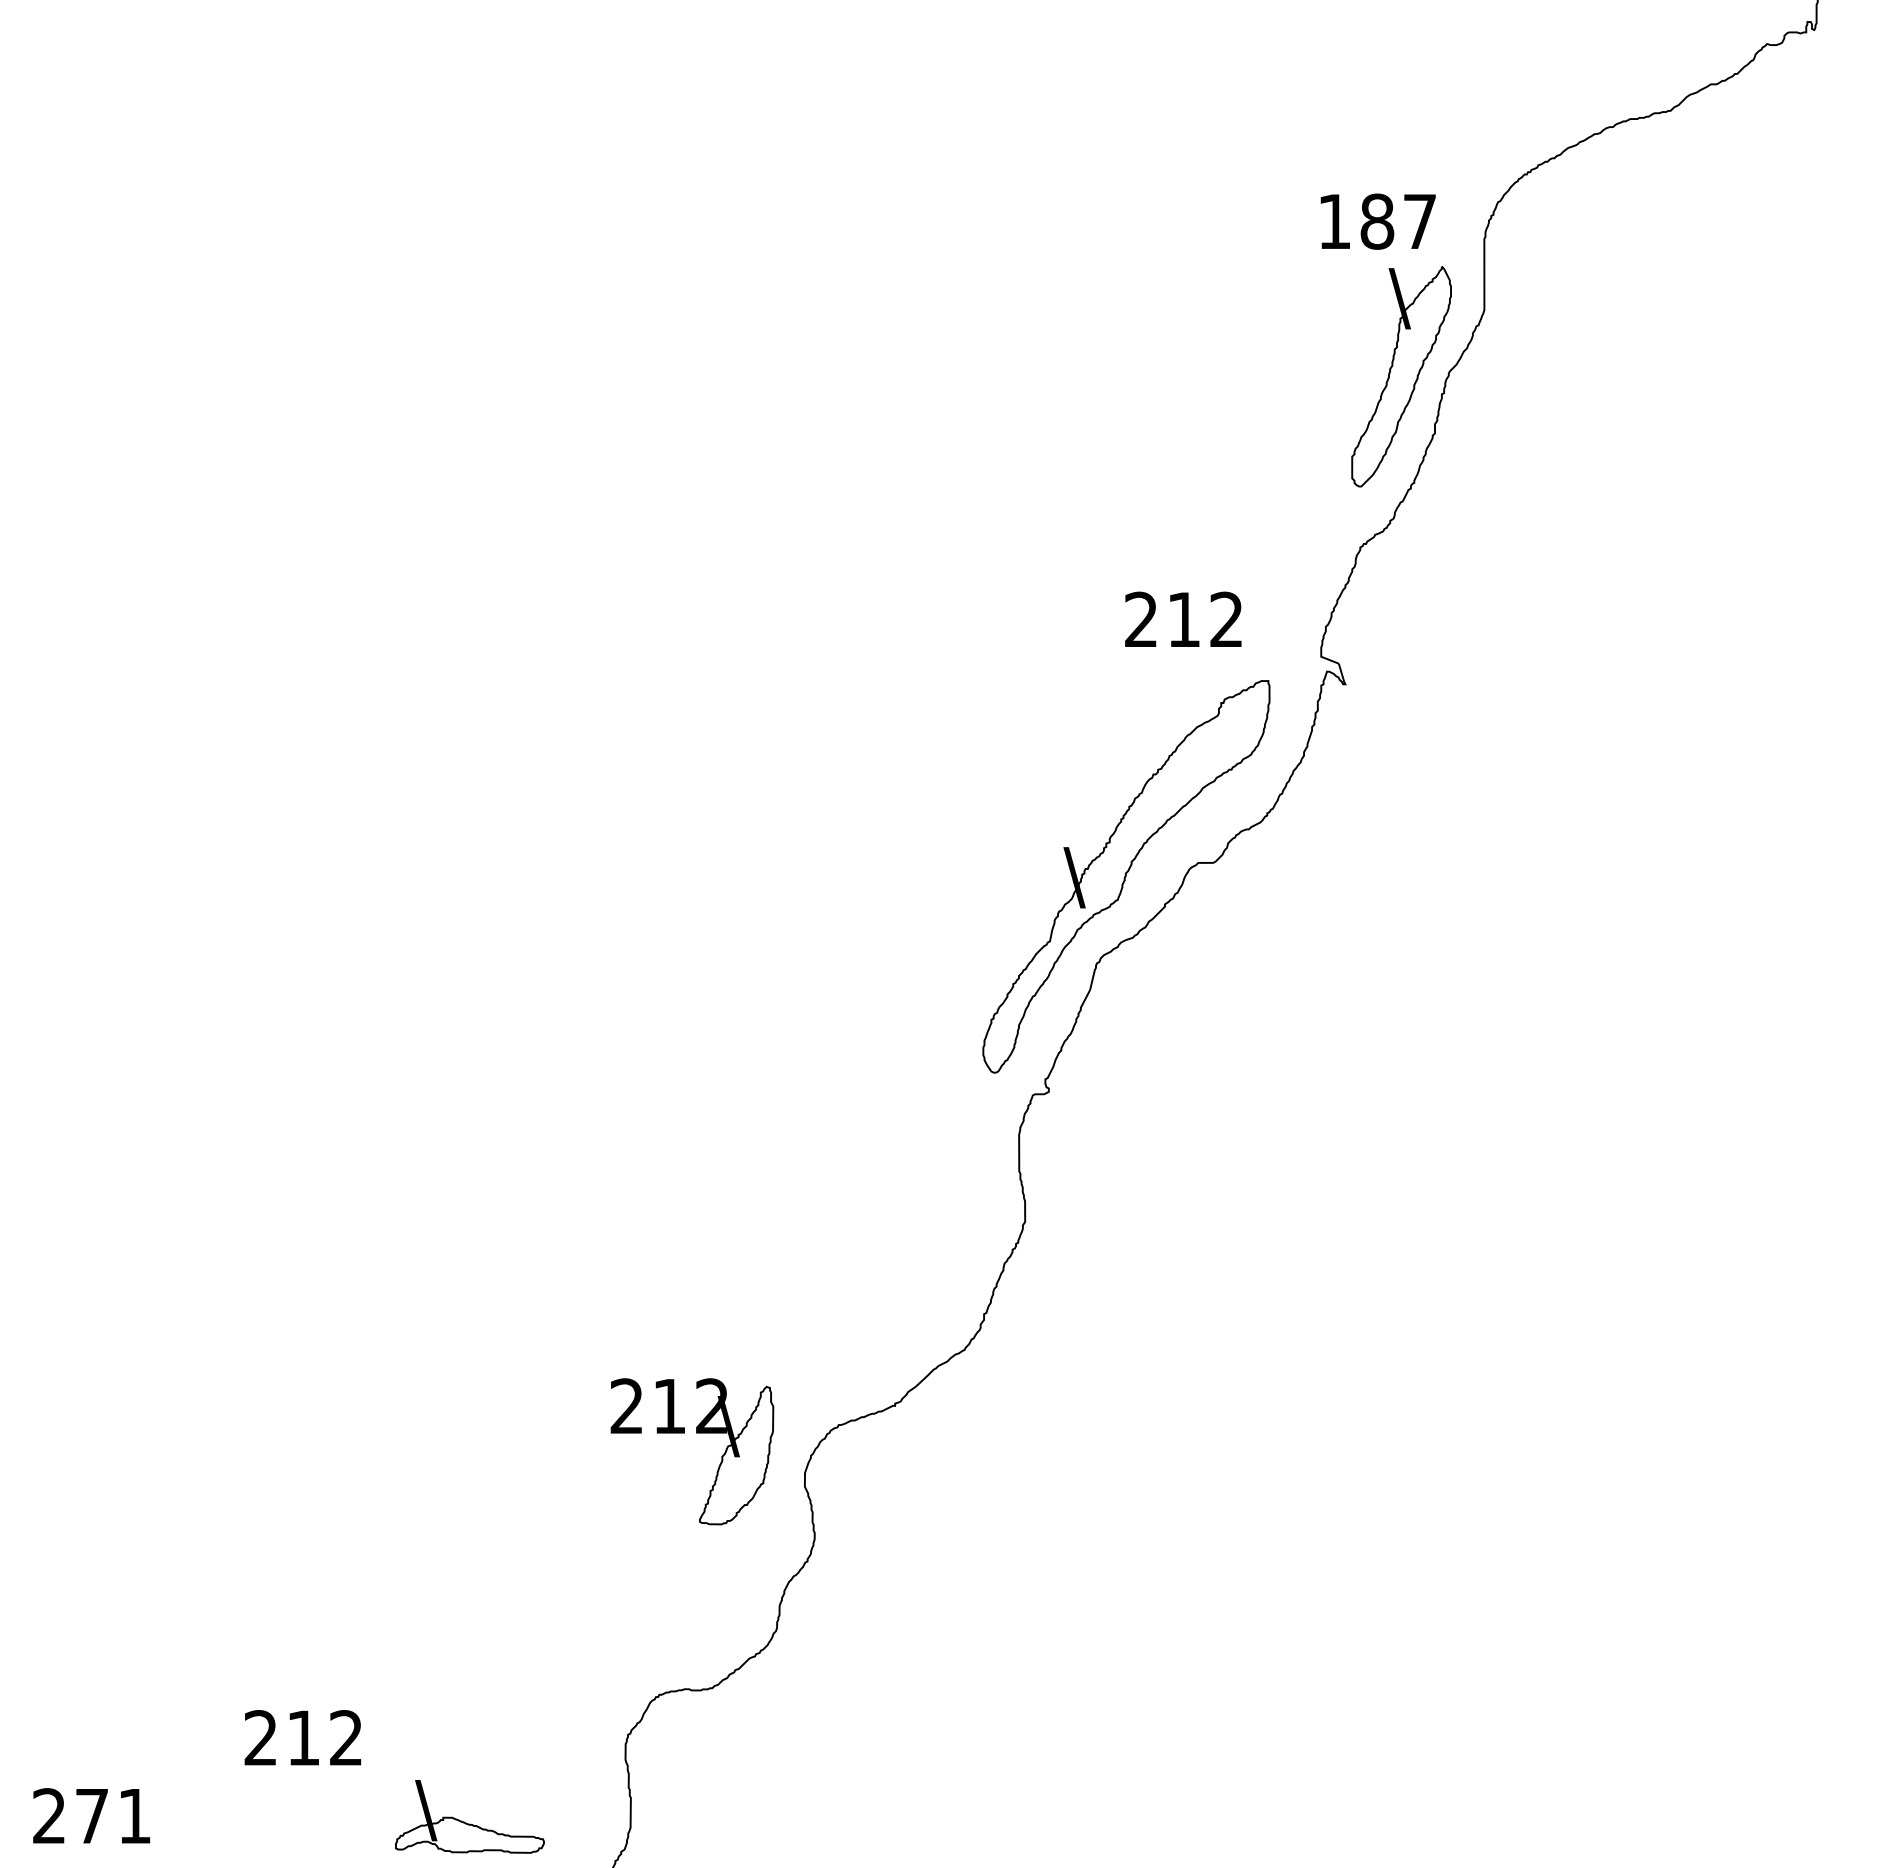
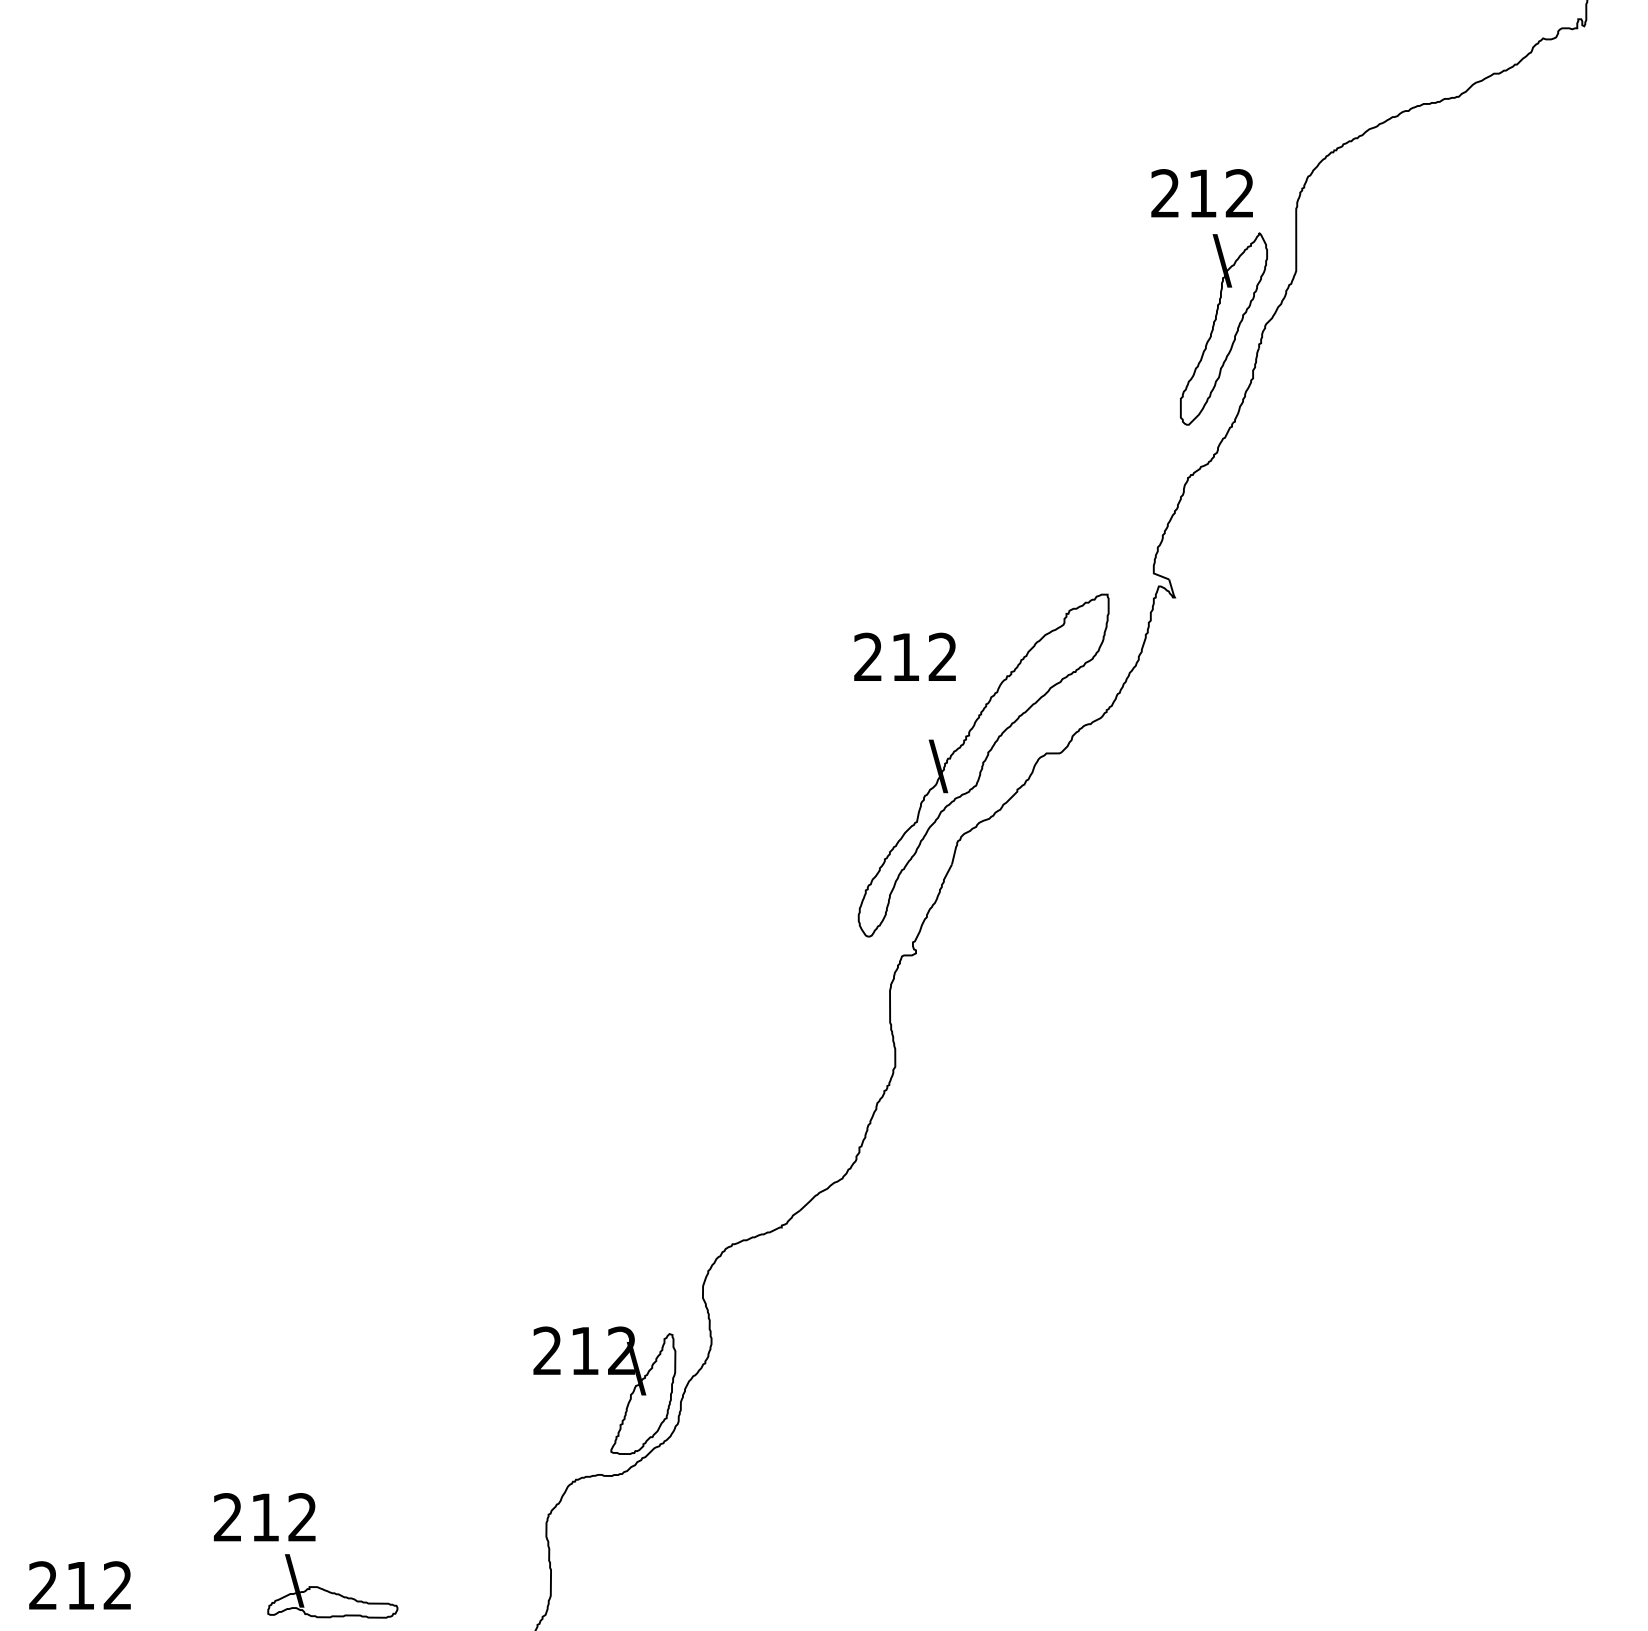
text: (1376, 221) -> (1202, 193), 187 -> 212
text: (1183, 618) -> (905, 656), moved
part: (696, 1433) -> (608, 1374), moved
text: (113, 1815) -> (99, 1585), 271 -> 212
part: (466, 1822) -> (329, 1591), moved

